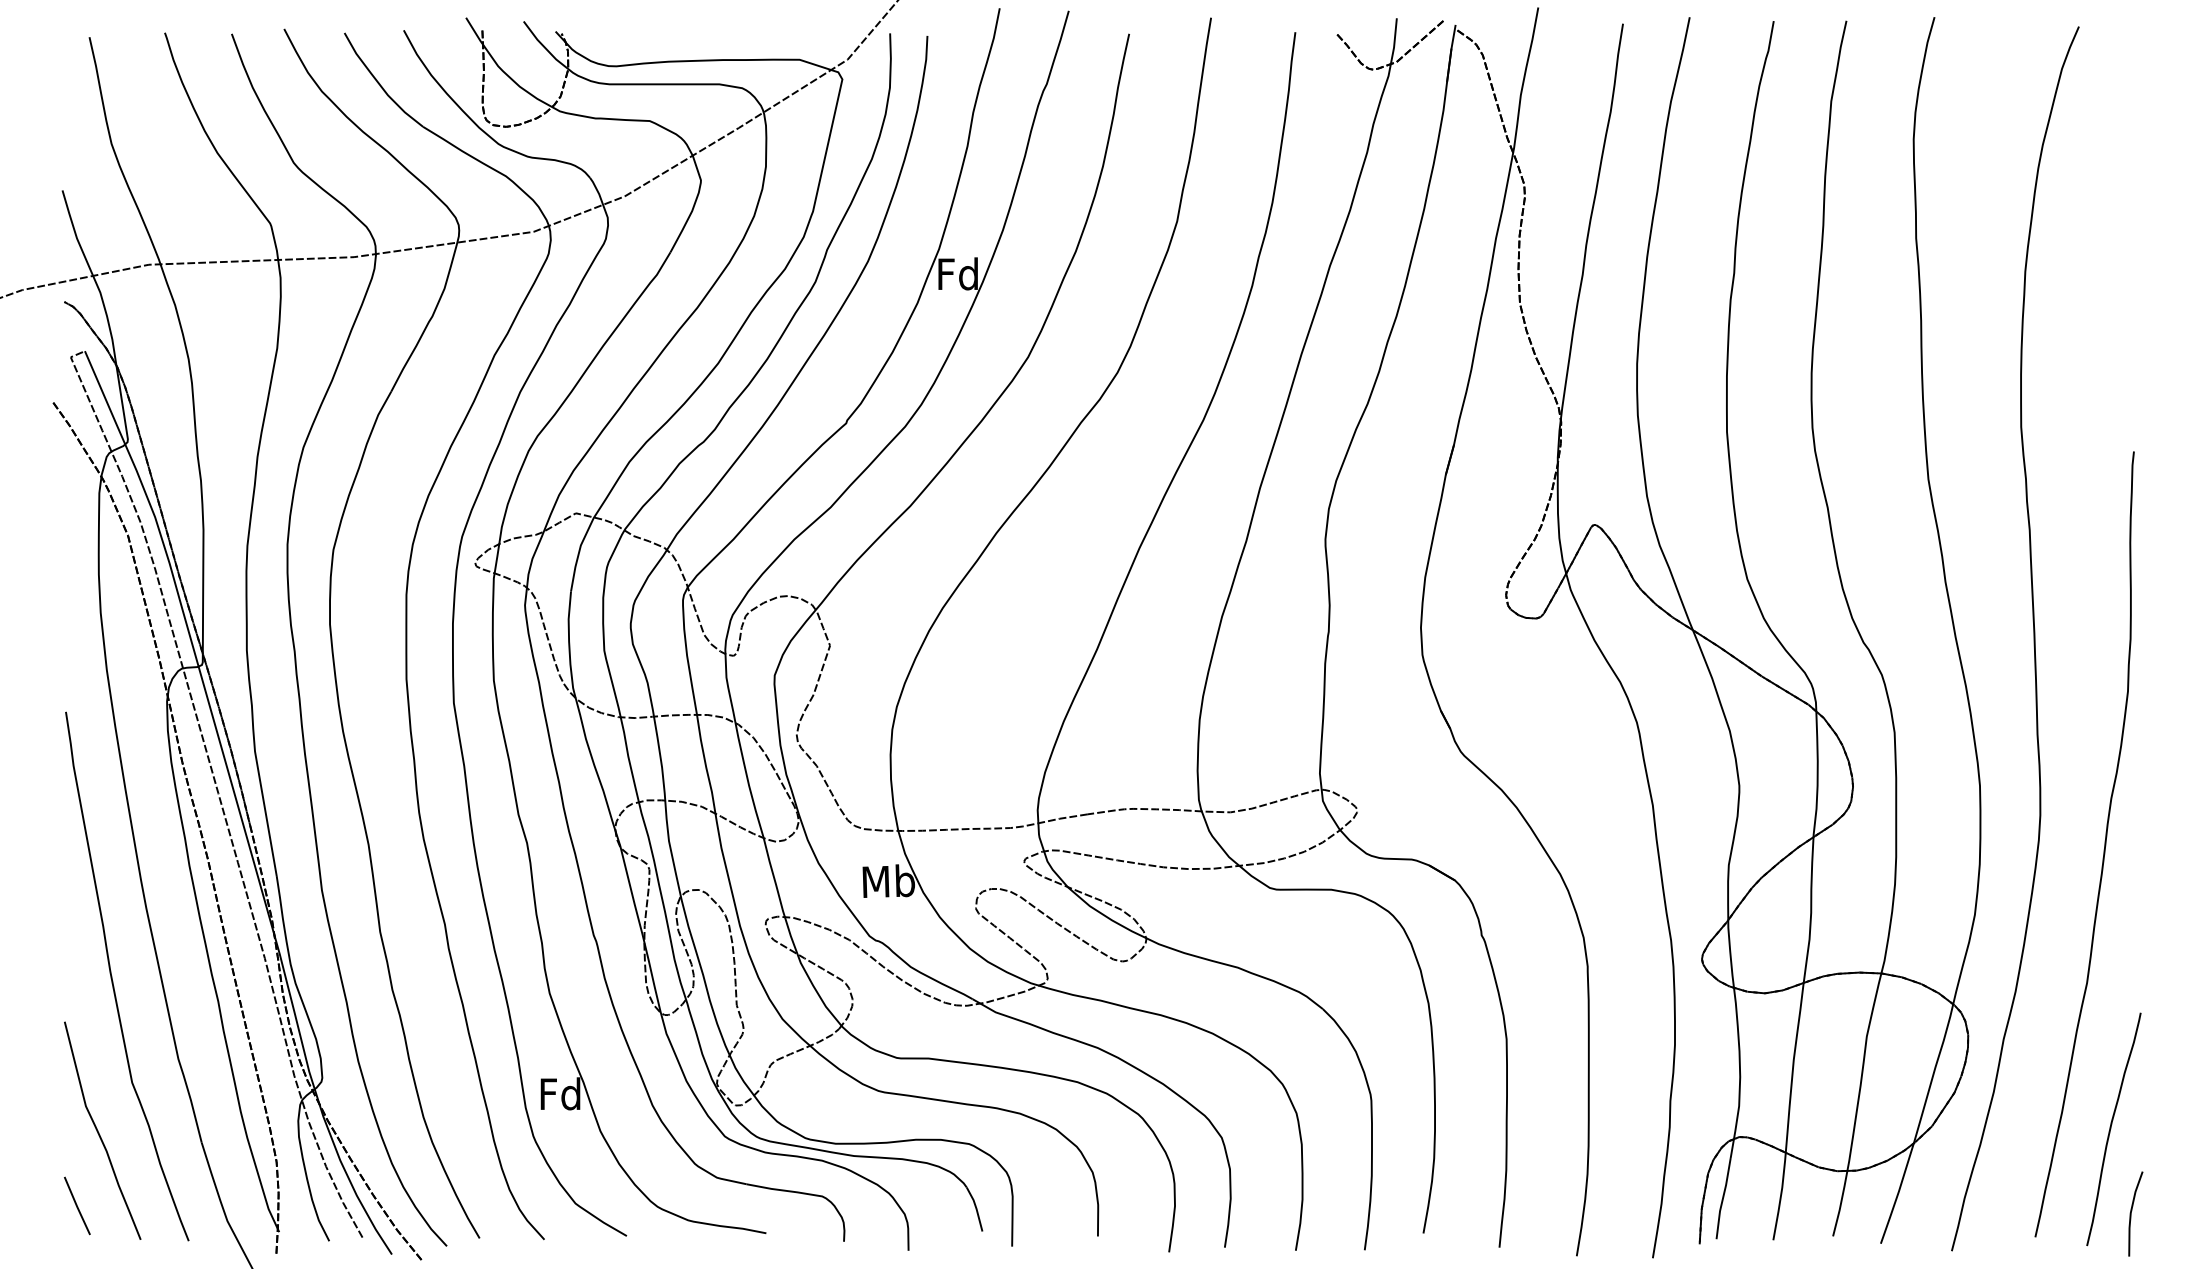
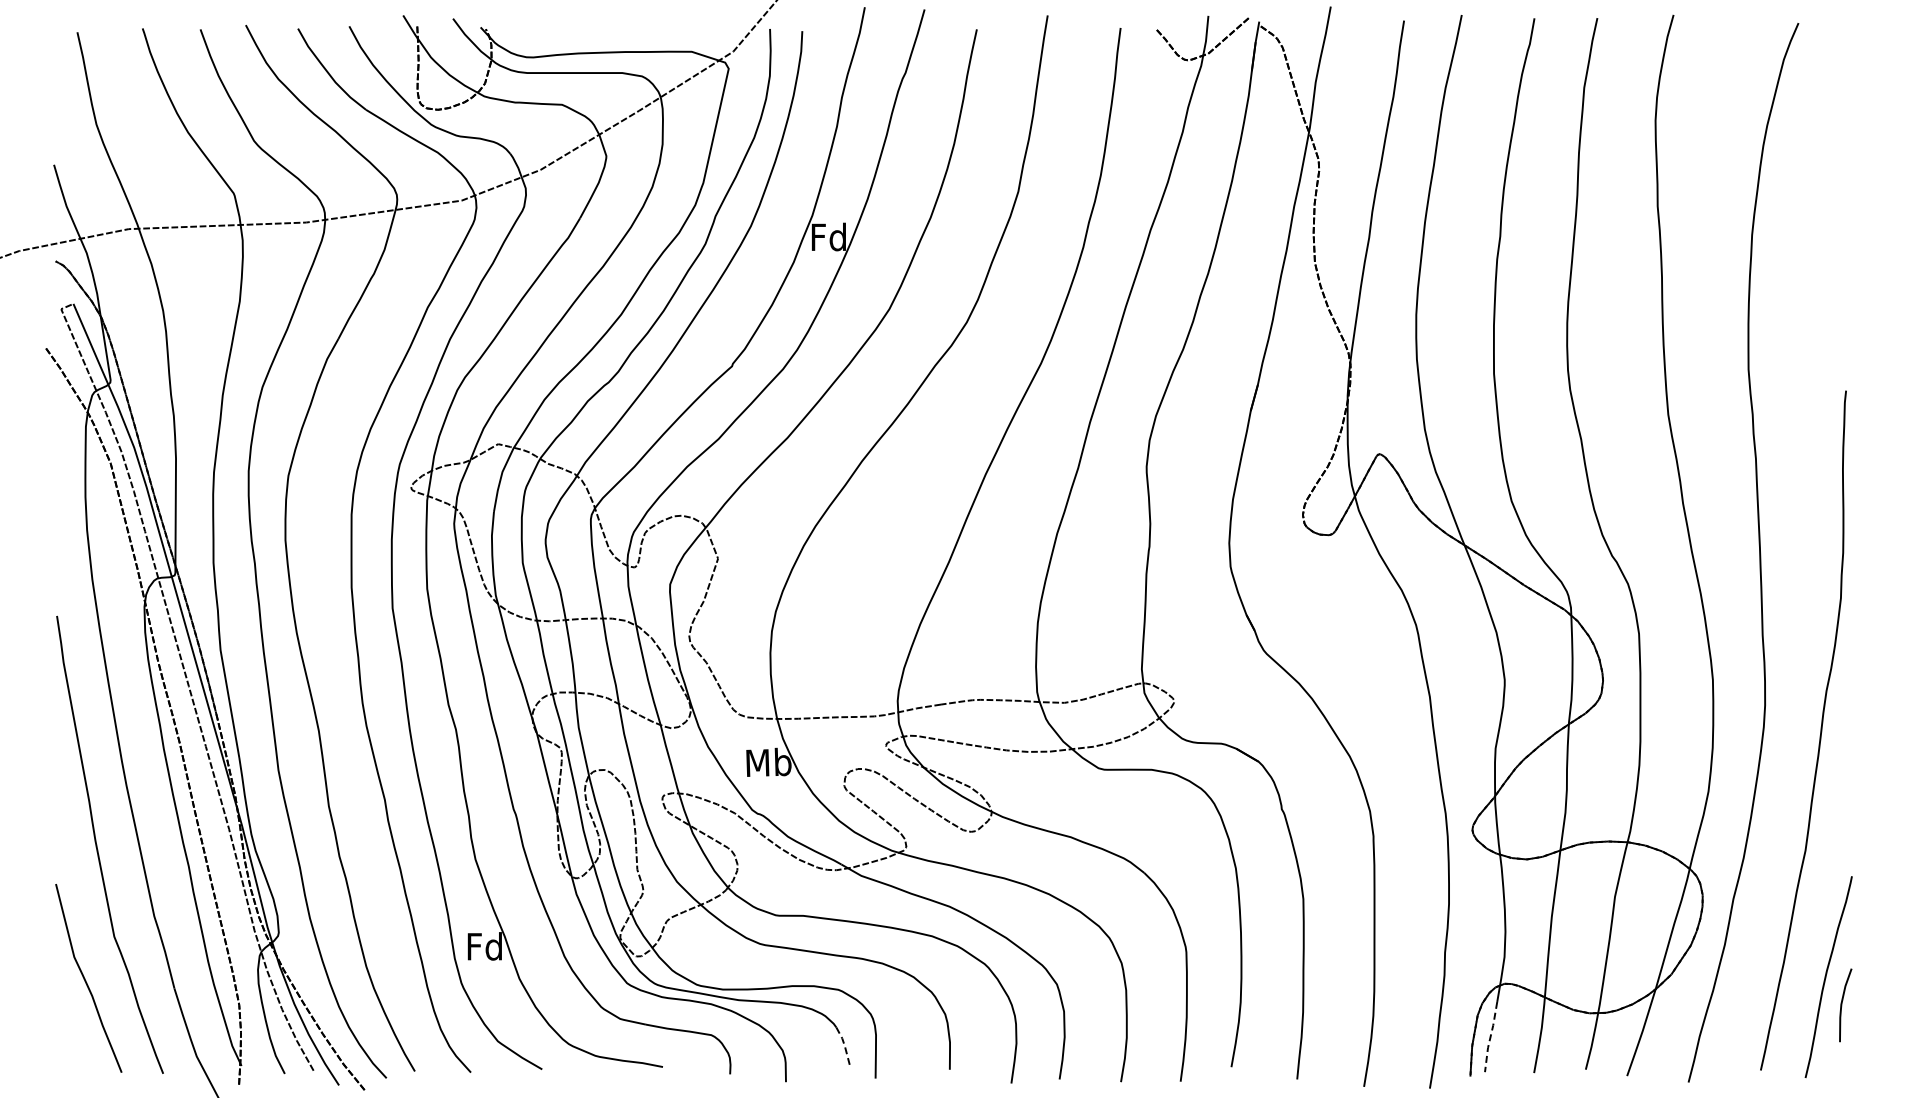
line: (1722, 1199) -> (1490, 1037), solid -> dashed
line: (76, 1206) -> (66, 1043), removed
line: (976, 1209) -> (844, 1046), solid -> dashed
line: (2132, 1214) -> (1842, 1005), moved

